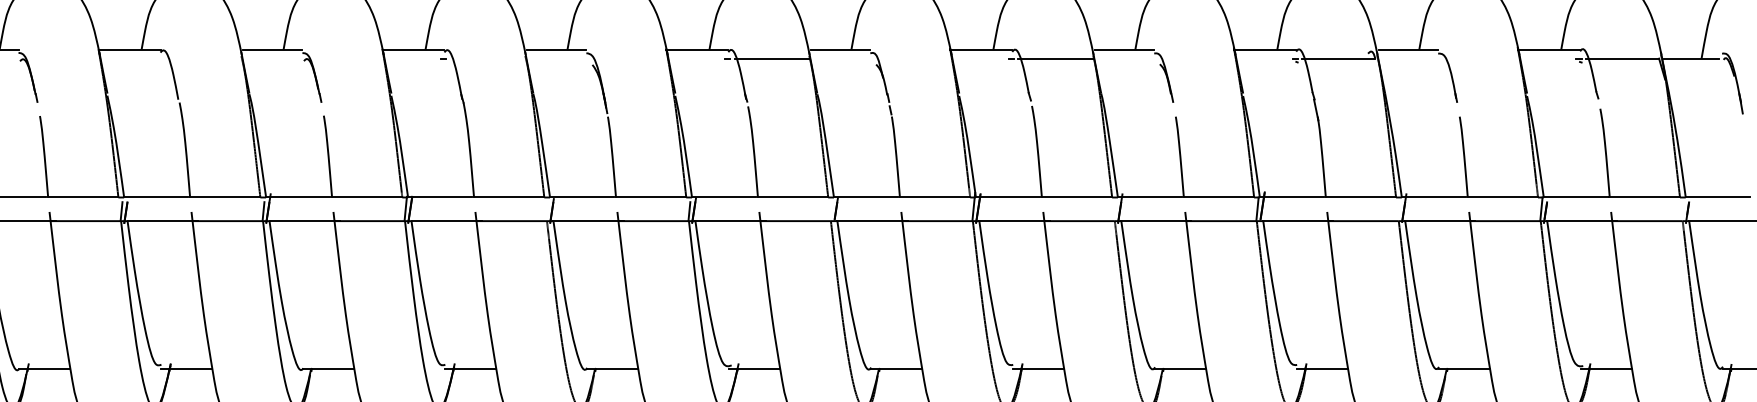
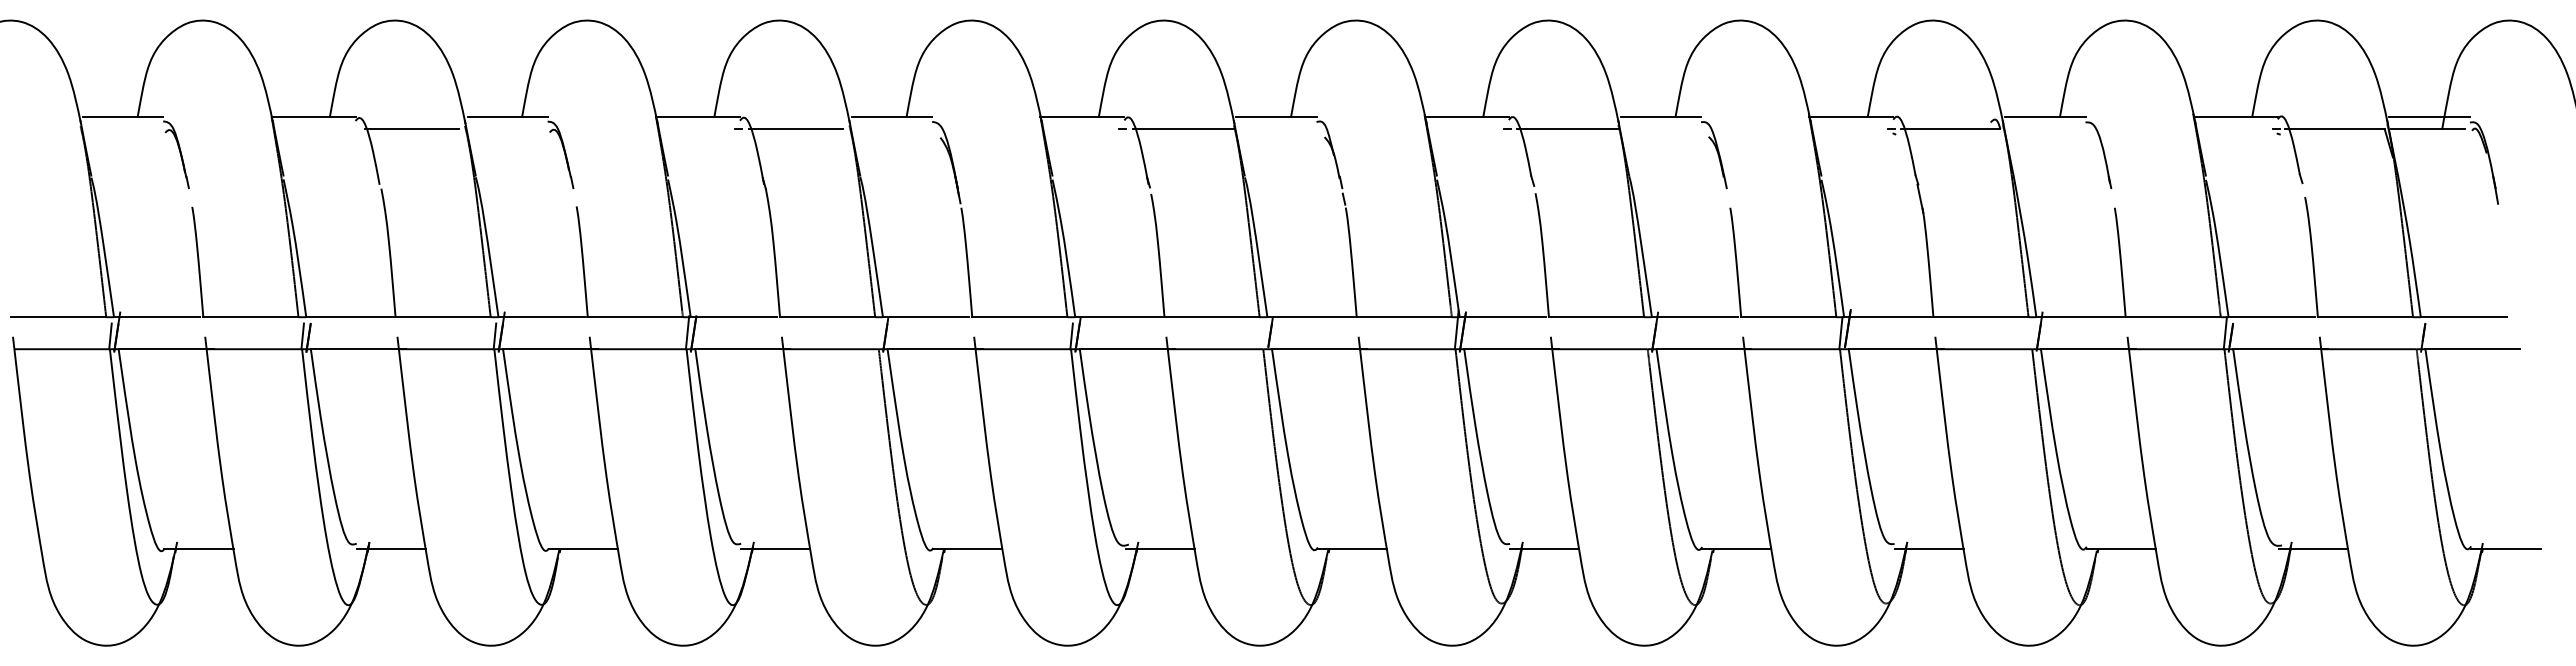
line: (1692, 50) -> (2429, 117), added
line: (201, 58) -> (411, 129), added
line: (485, 58) -> (795, 129), added

